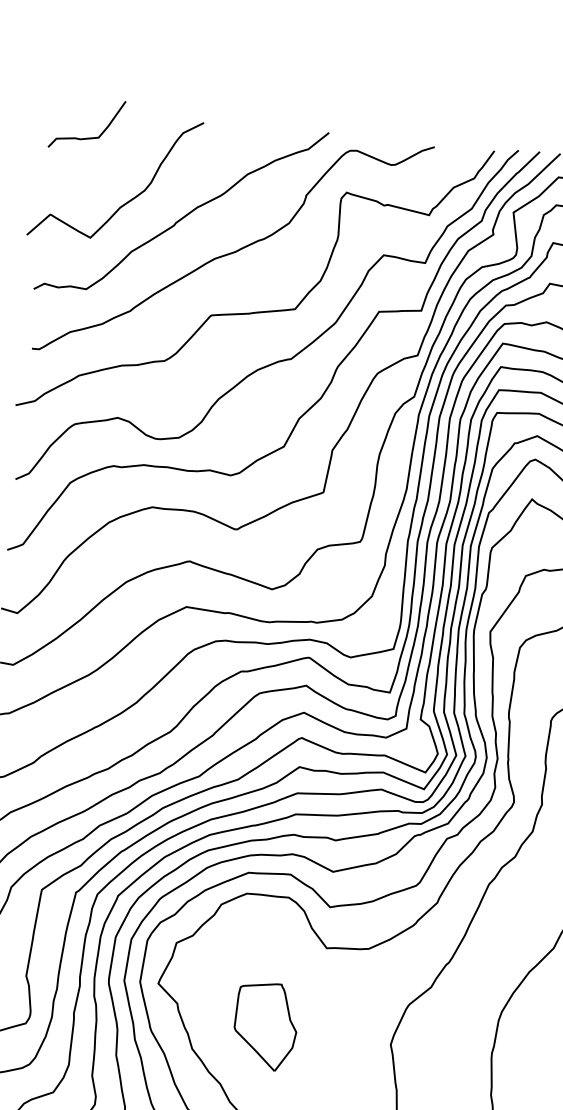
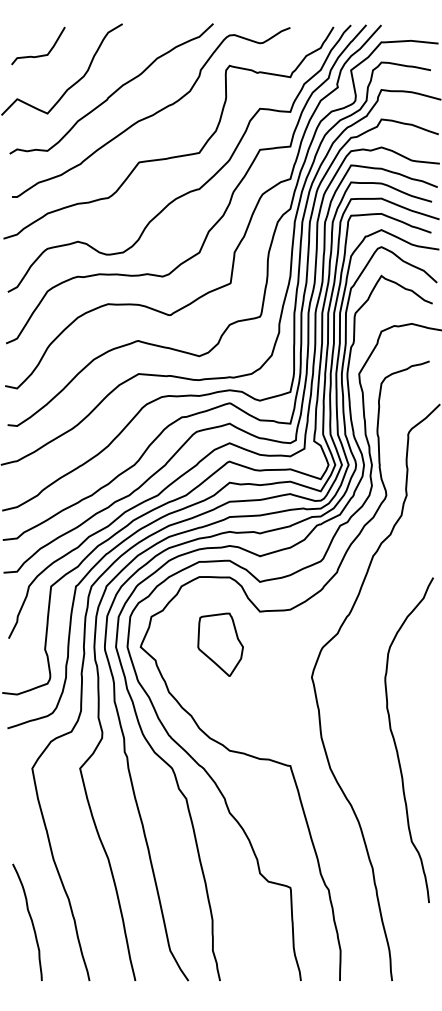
curve: (91, 136) -> (42, 54), moved
part: (265, 1026) -> (220, 644), moved

